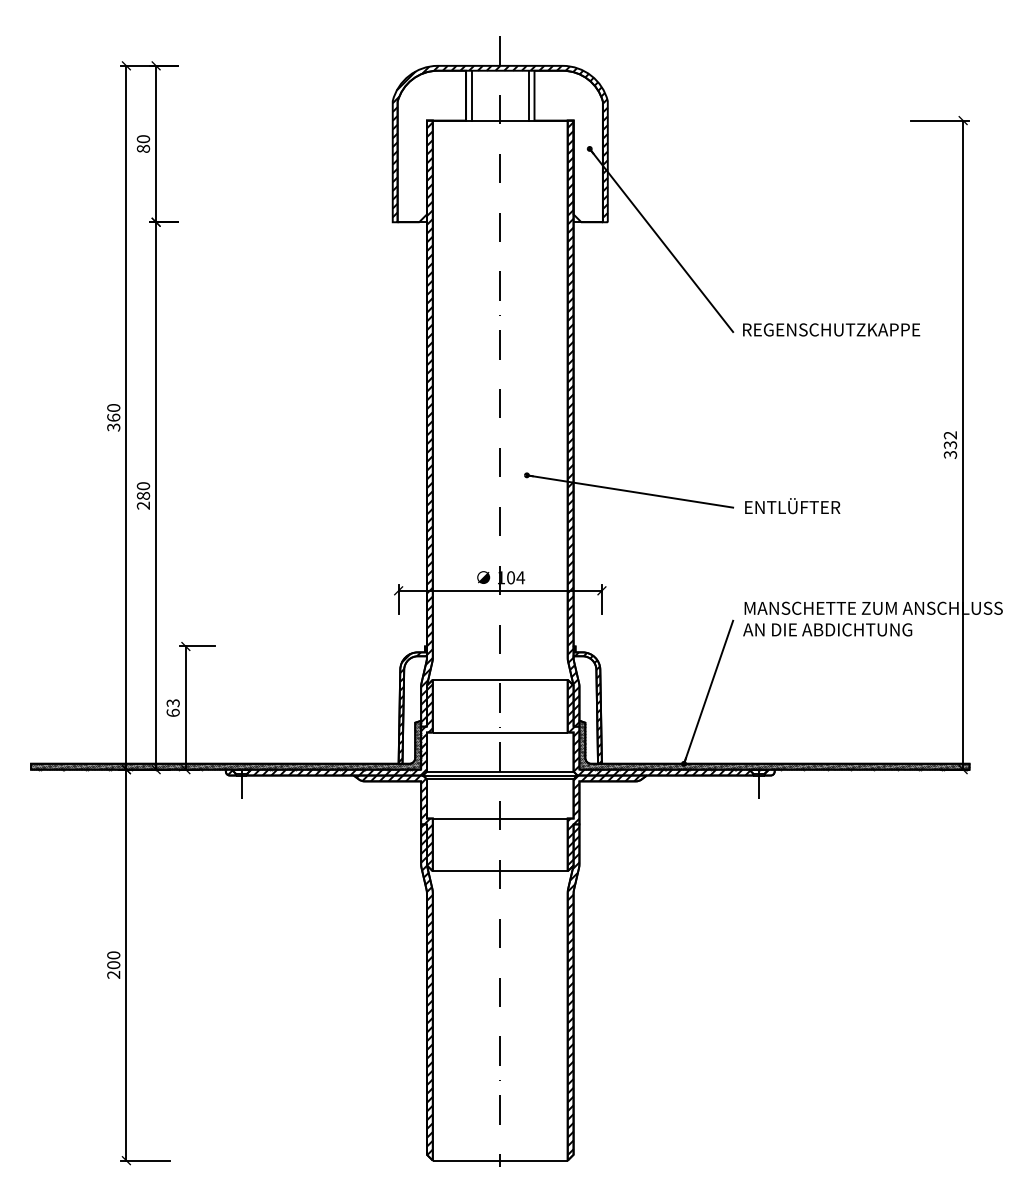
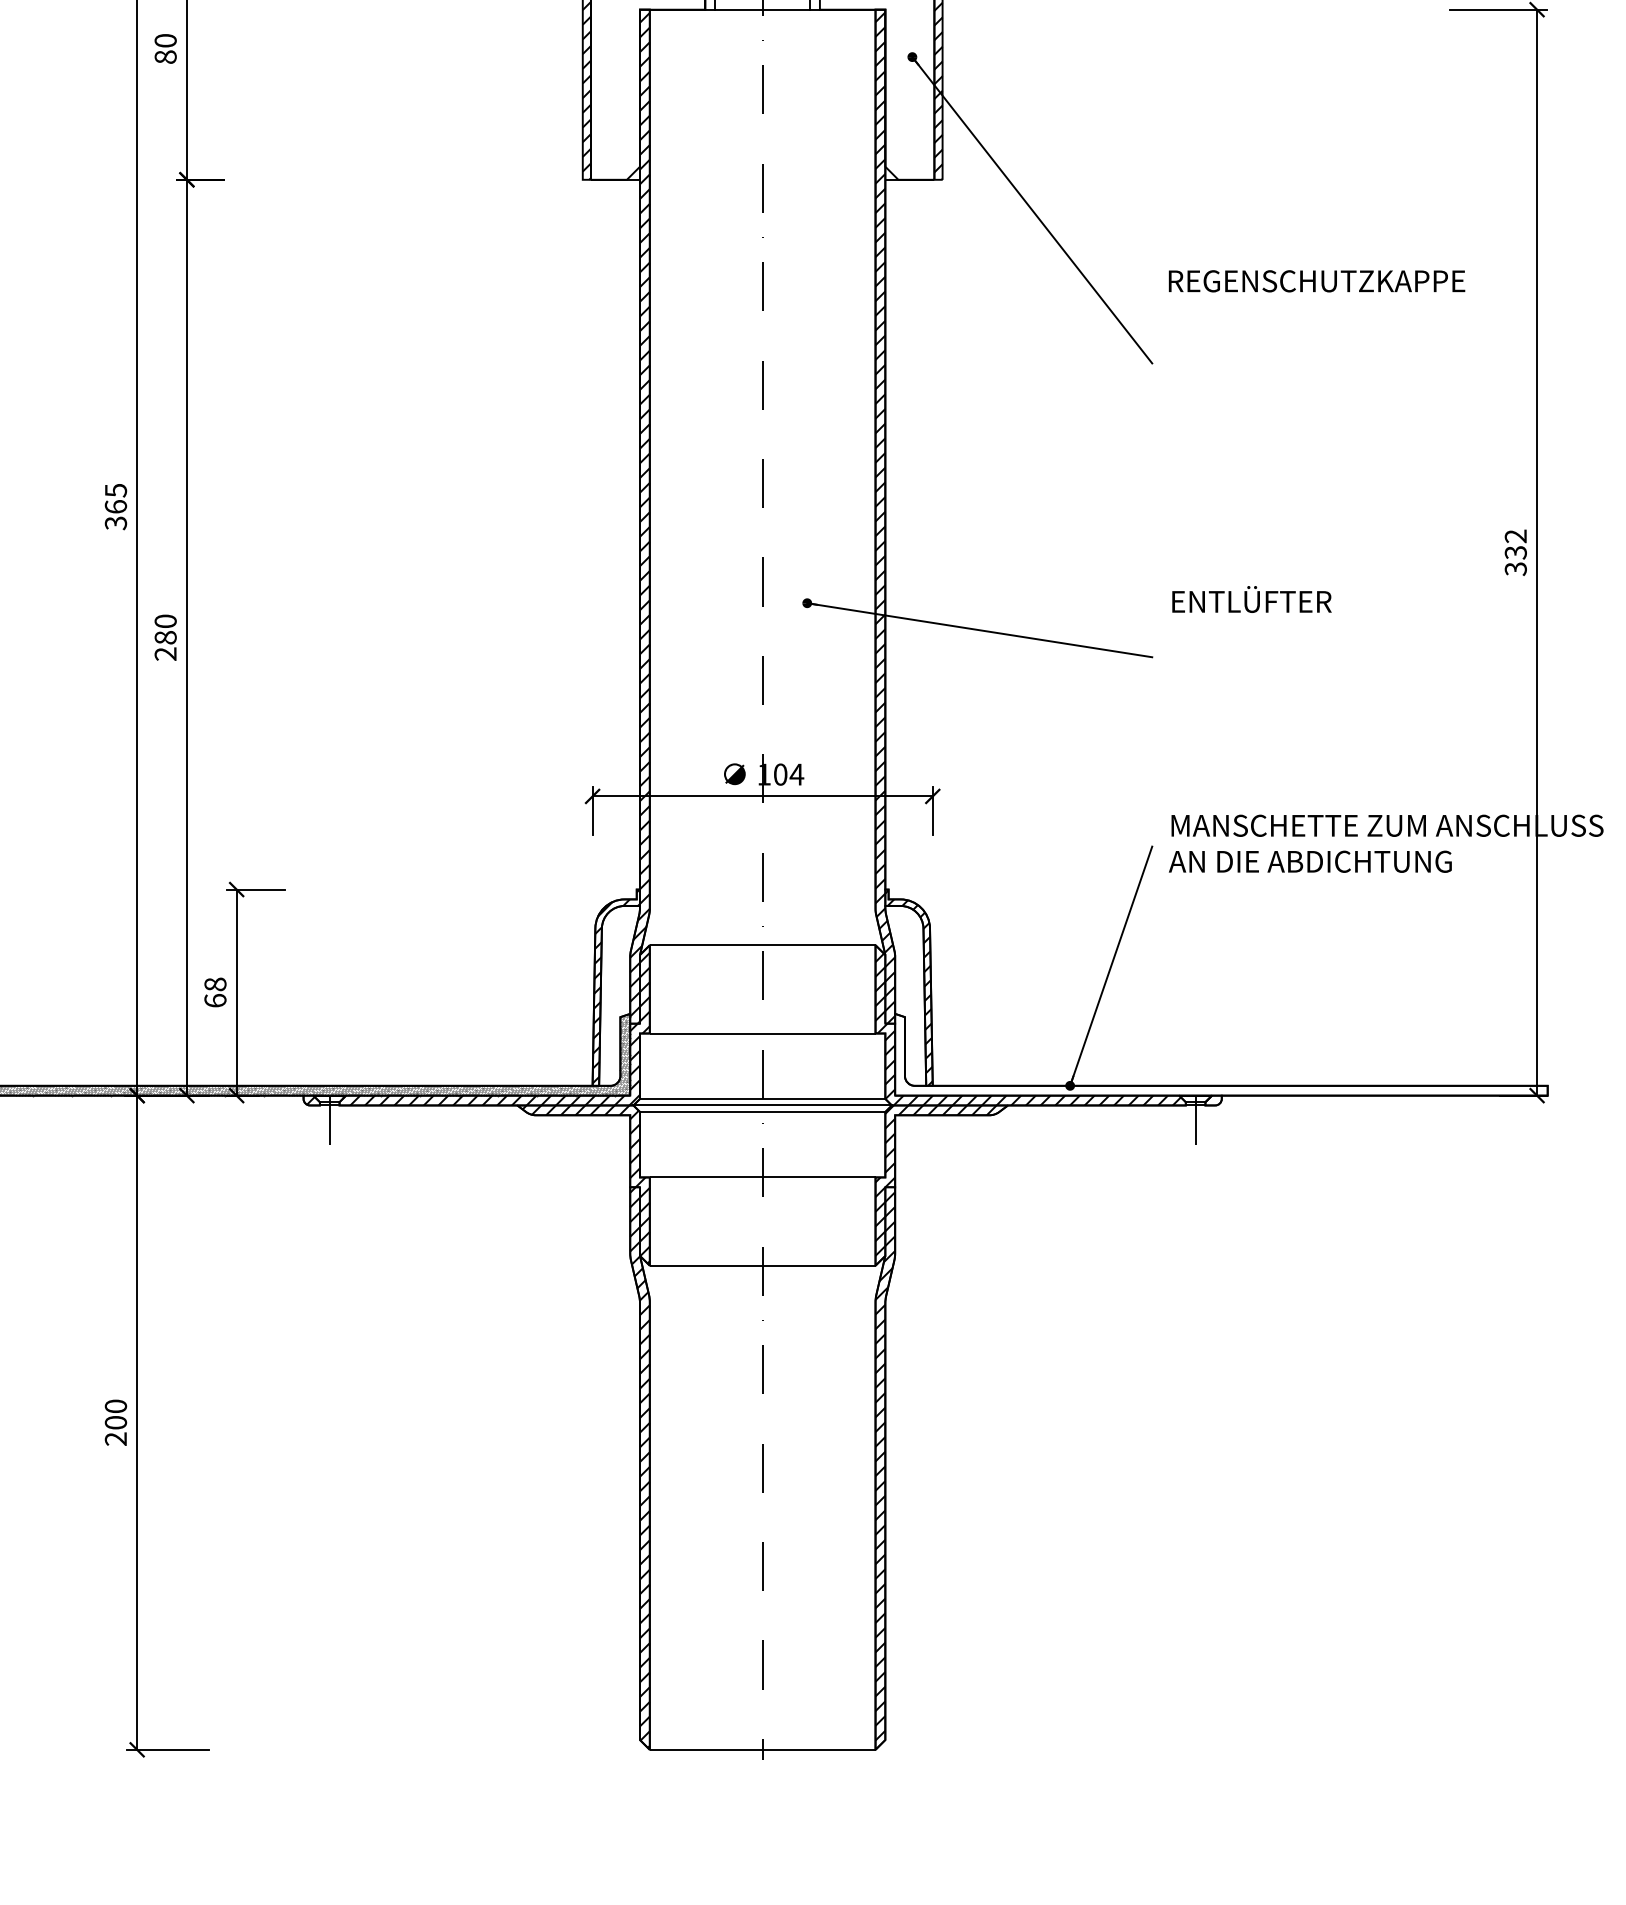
text: (831, 329) -> (1316, 280), moved
text: (113, 408) -> (115, 491), 360 -> 365
text: (792, 506) -> (1251, 600), moved
text: (172, 703) -> (214, 984), 63 -> 68
hatch: (773, 745) -> (1219, 1055), removed

